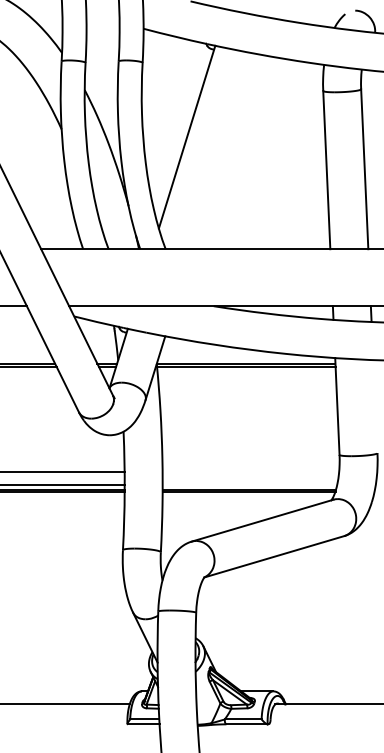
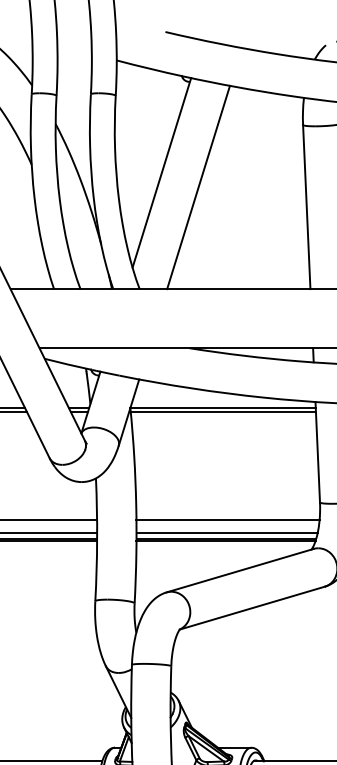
line: (222, 151) -> (198, 187), added
line: (250, 471) -> (227, 519), added
line: (249, 484) -> (226, 533), added

